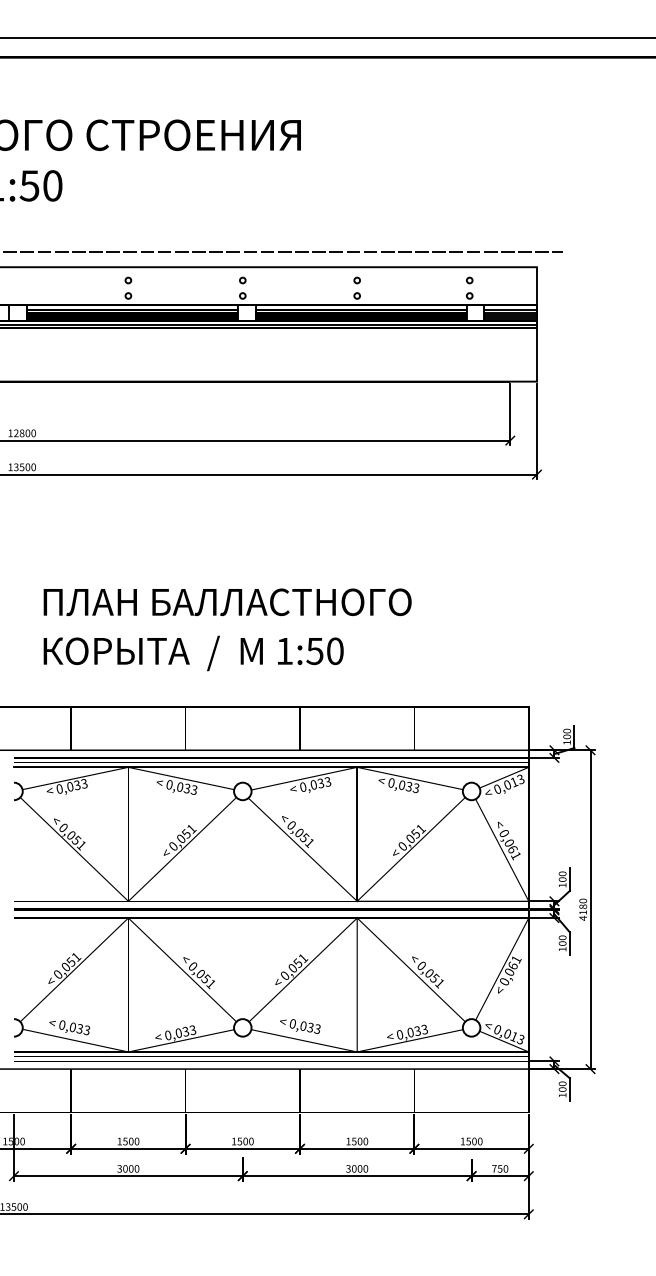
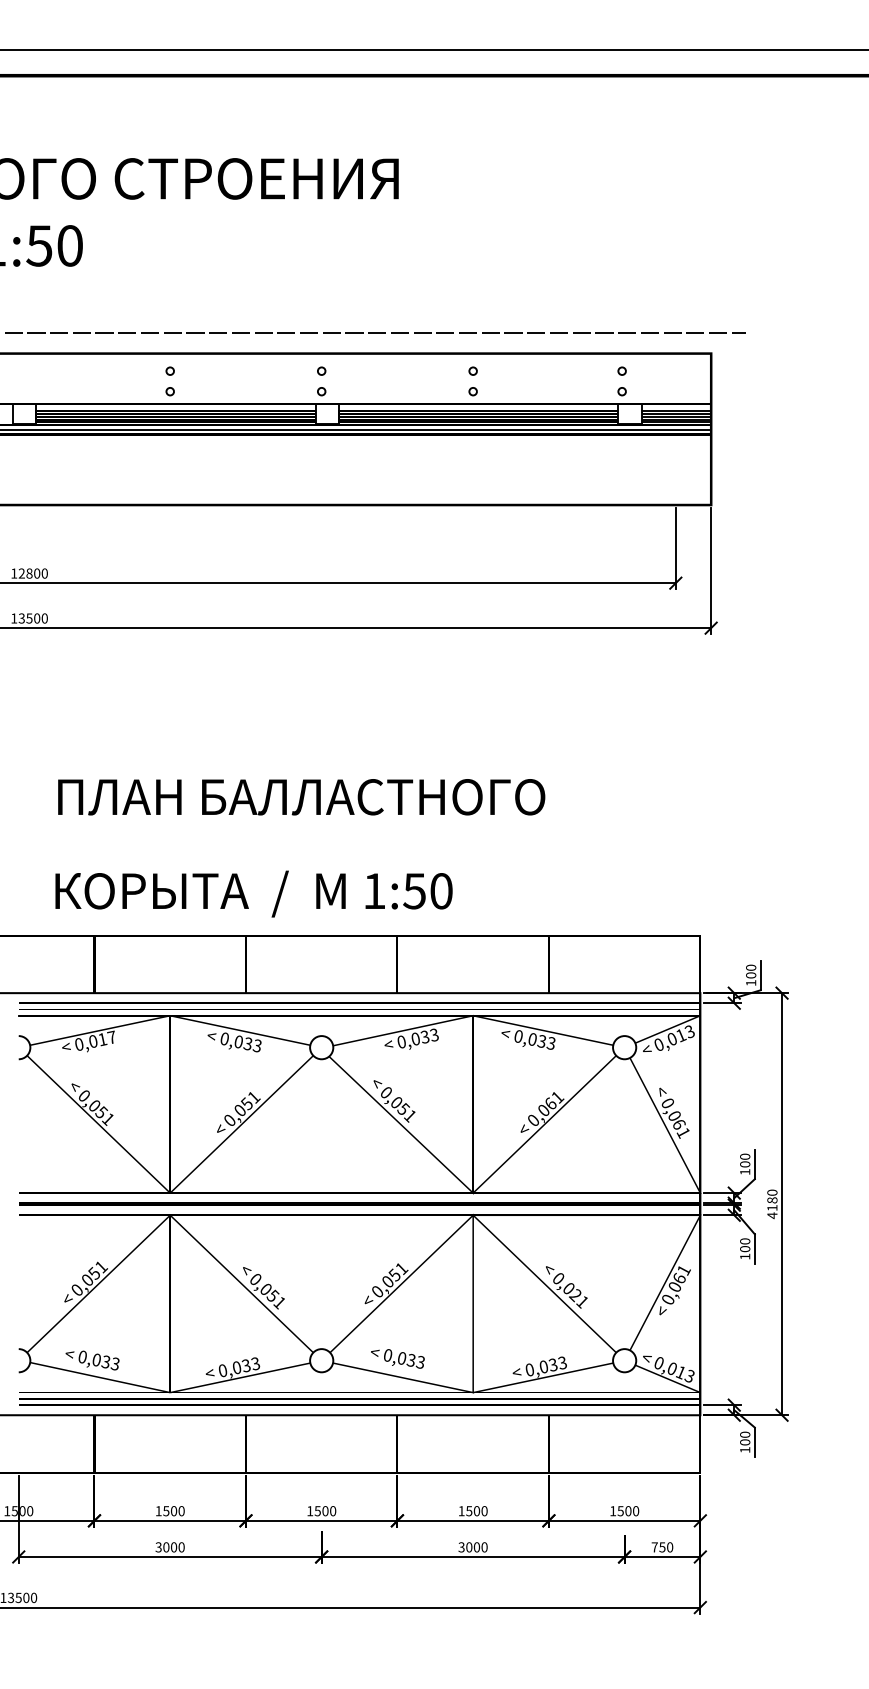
text: (193, 653) -> (253, 894), moved
text: (80, 784) -> (106, 1038), 0,033 -> 0,017
text: (415, 833) -> (550, 1103), 0,051 -> 0,061
text: (434, 978) -> (575, 1295), 0,051 -> 0,021

